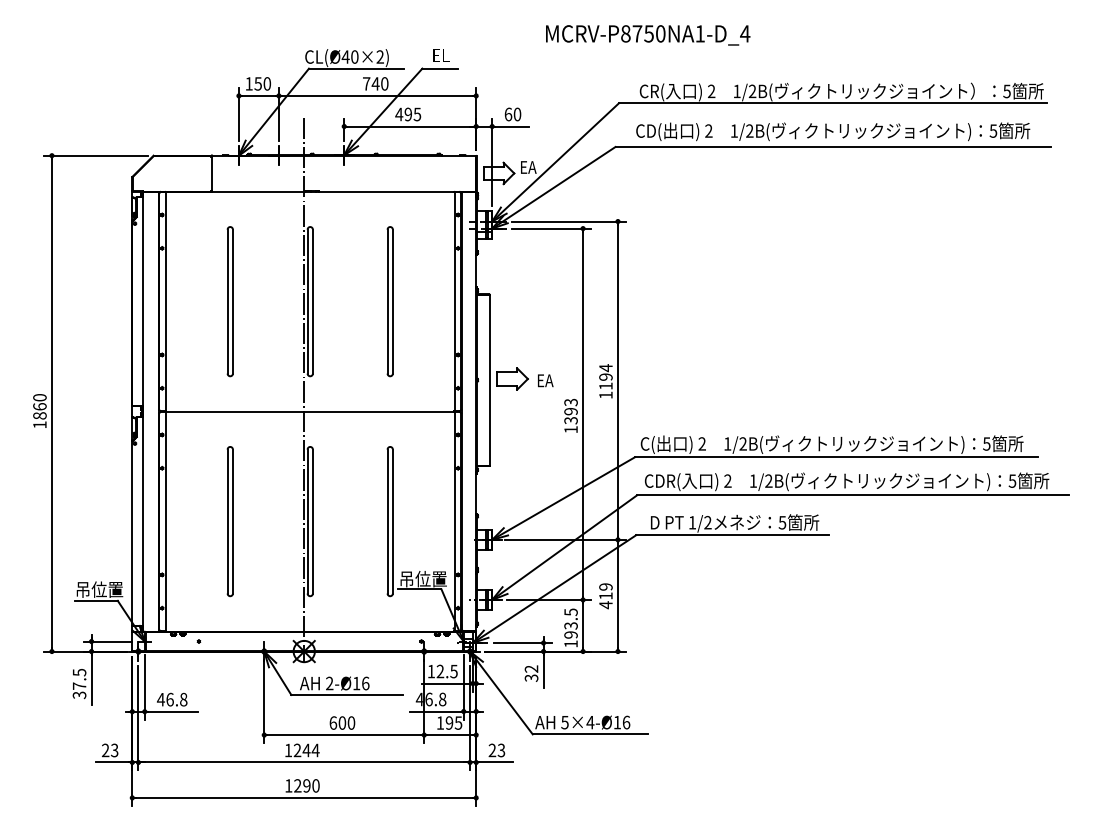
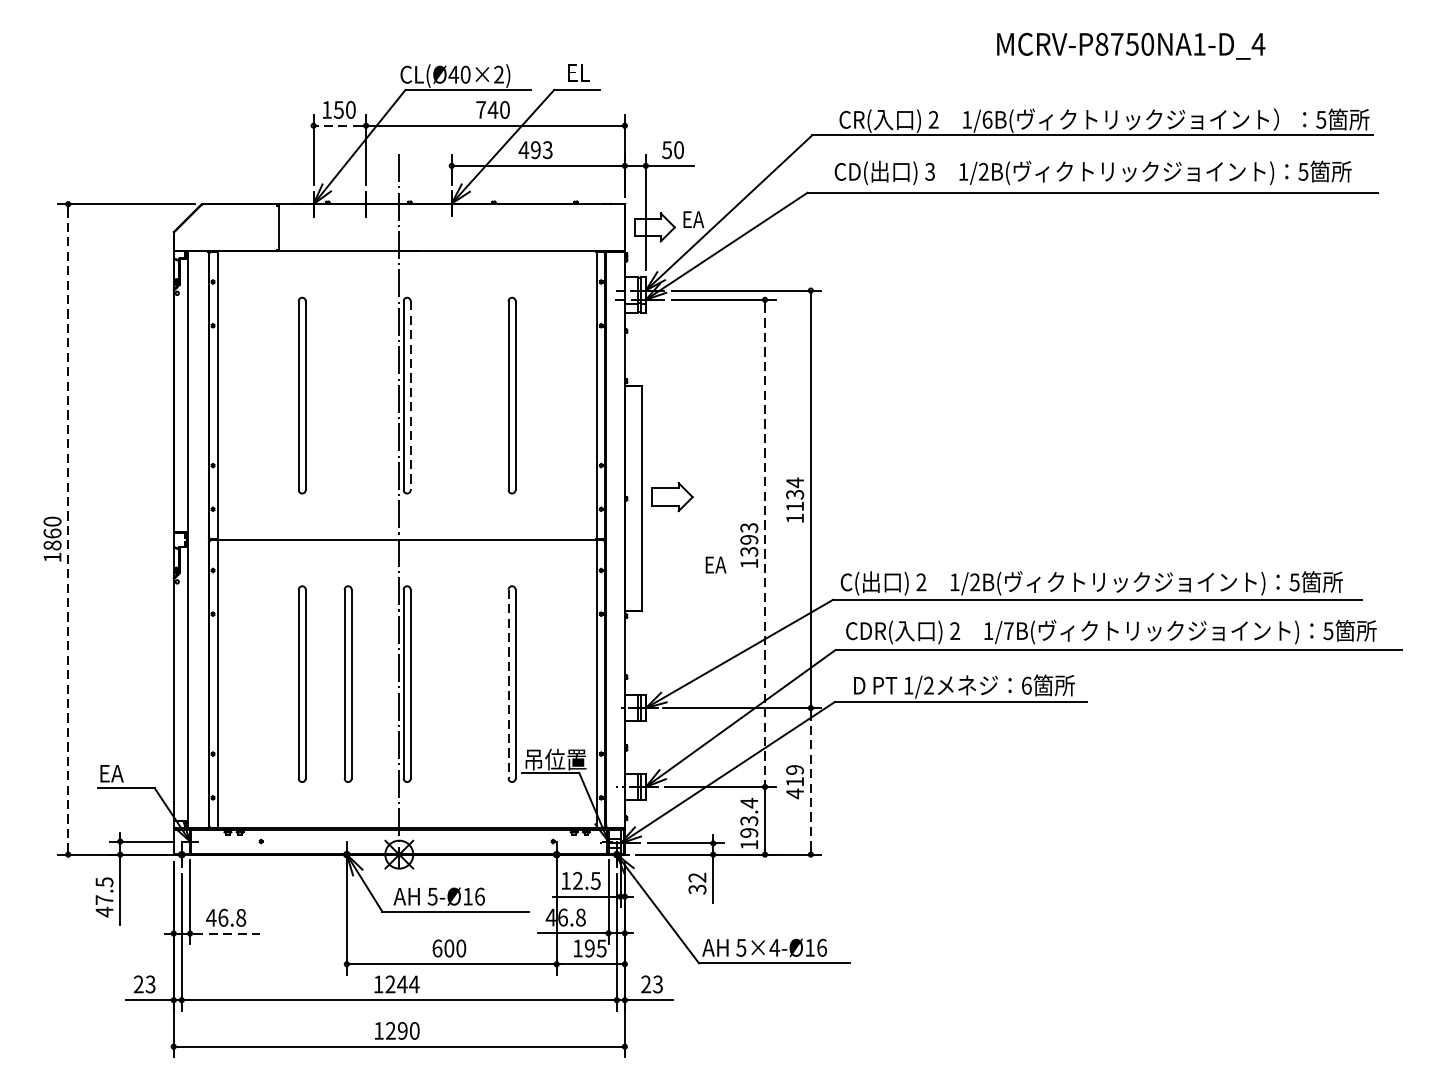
text: (648, 35) -> (1131, 46), moved
text: (752, 91) -> (987, 119), 1/2B( -> 1/6B(
line: (258, 95) -> (339, 125), solid -> dashed
text: (417, 113) -> (547, 148), 495 -> 493
text: (508, 114) -> (667, 150), 60 -> 50
text: (708, 130) -> (929, 171), 2 -> 3
line: (312, 301) -> (410, 395), solid -> dashed
text: (605, 376) -> (794, 493), 1194 -> 1134
text: (545, 380) -> (715, 564), moved
line: (51, 403) -> (67, 529), solid -> dashed
line: (583, 414) -> (765, 543), solid -> dashed
text: (768, 480) -> (1008, 630), 1/2B( -> 1/7B(
part: (264, 521) -> (347, 684), added
line: (387, 521) -> (508, 684), solid -> dashed
text: (782, 522) -> (1026, 685), 5 -> 6
text: (99, 589) -> (130, 773), 吊位置 -> EA
line: (617, 595) -> (810, 781), solid -> dashed
text: (570, 612) -> (748, 803), 193.5 -> 193.4
text: (329, 683) -> (432, 896), 2-Ø16 -> 5-Ø16
text: (79, 695) -> (104, 912), 37.5 -> 47.5
line: (173, 711) -> (227, 933), solid -> dashed

